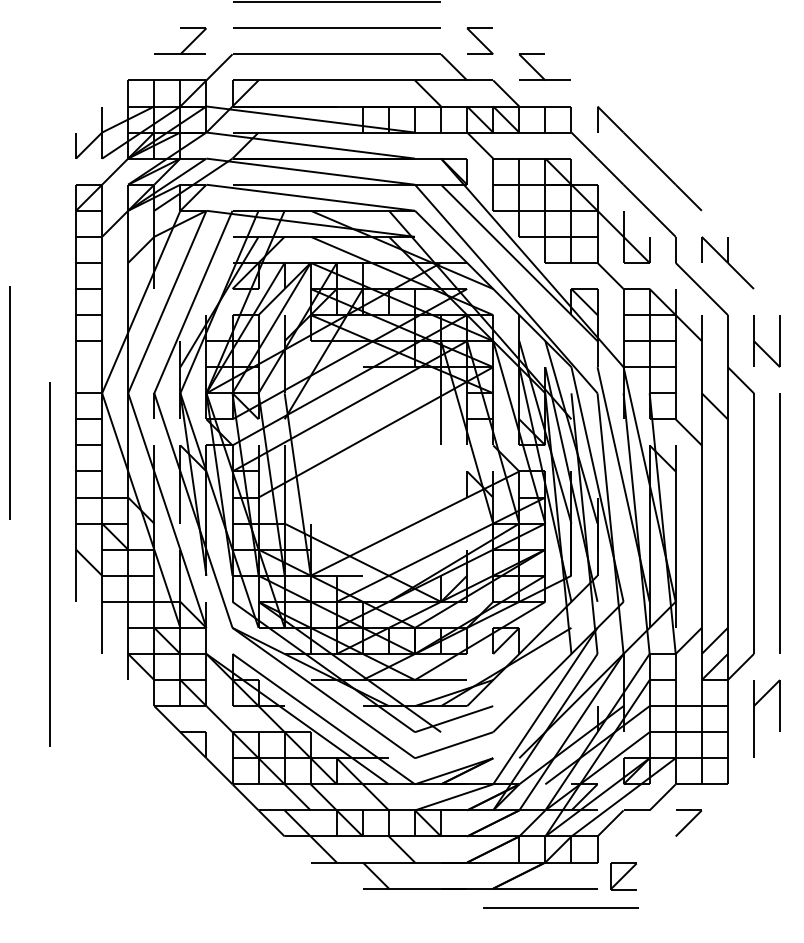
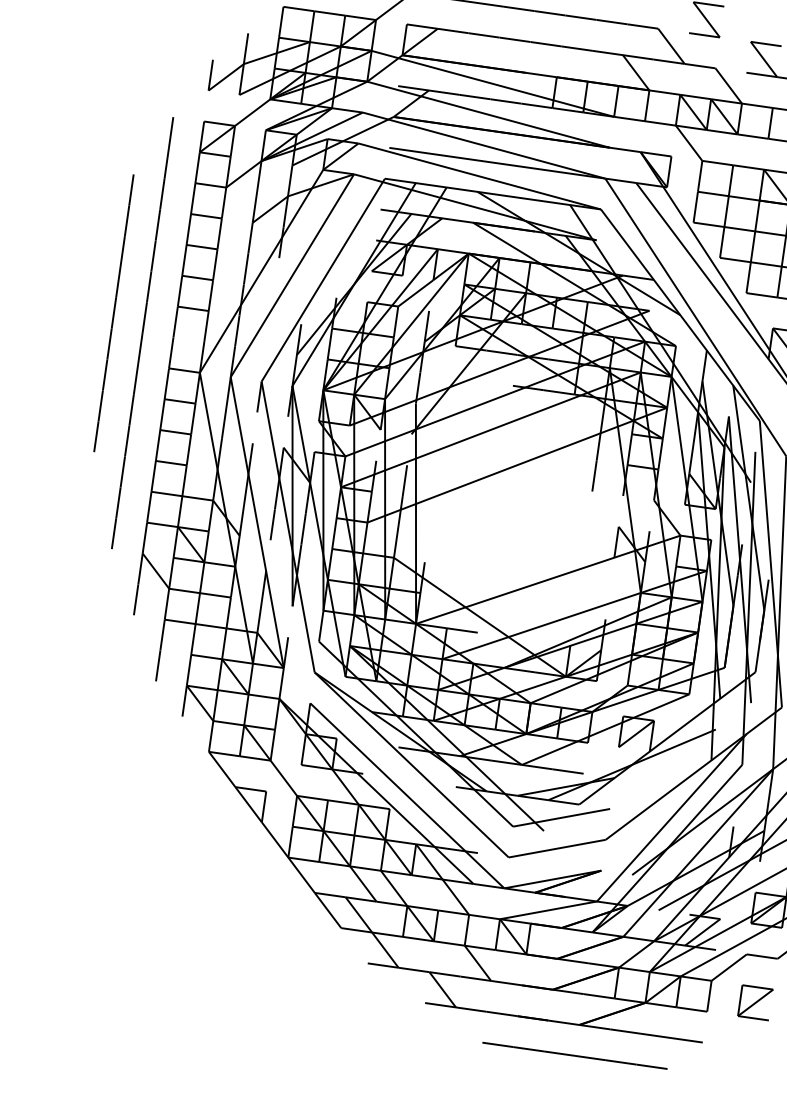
line: (9, 402) -> (113, 312), moved
line: (49, 564) -> (141, 333), moved
part: (623, 876) -> (755, 1002), moved
line: (560, 907) -> (574, 1055), moved

